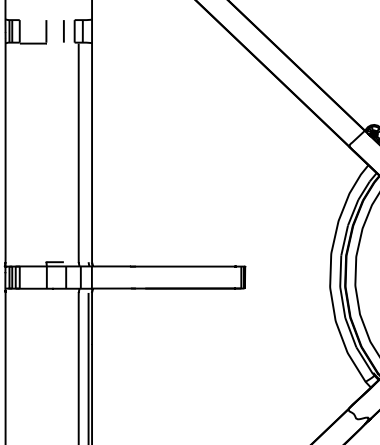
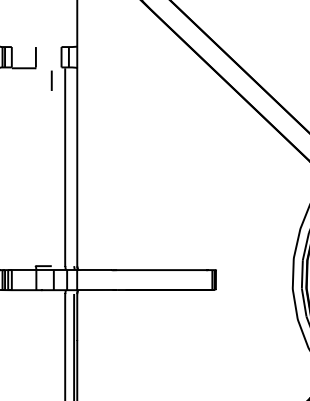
line: (63, 31) -> (51, 80), moved

